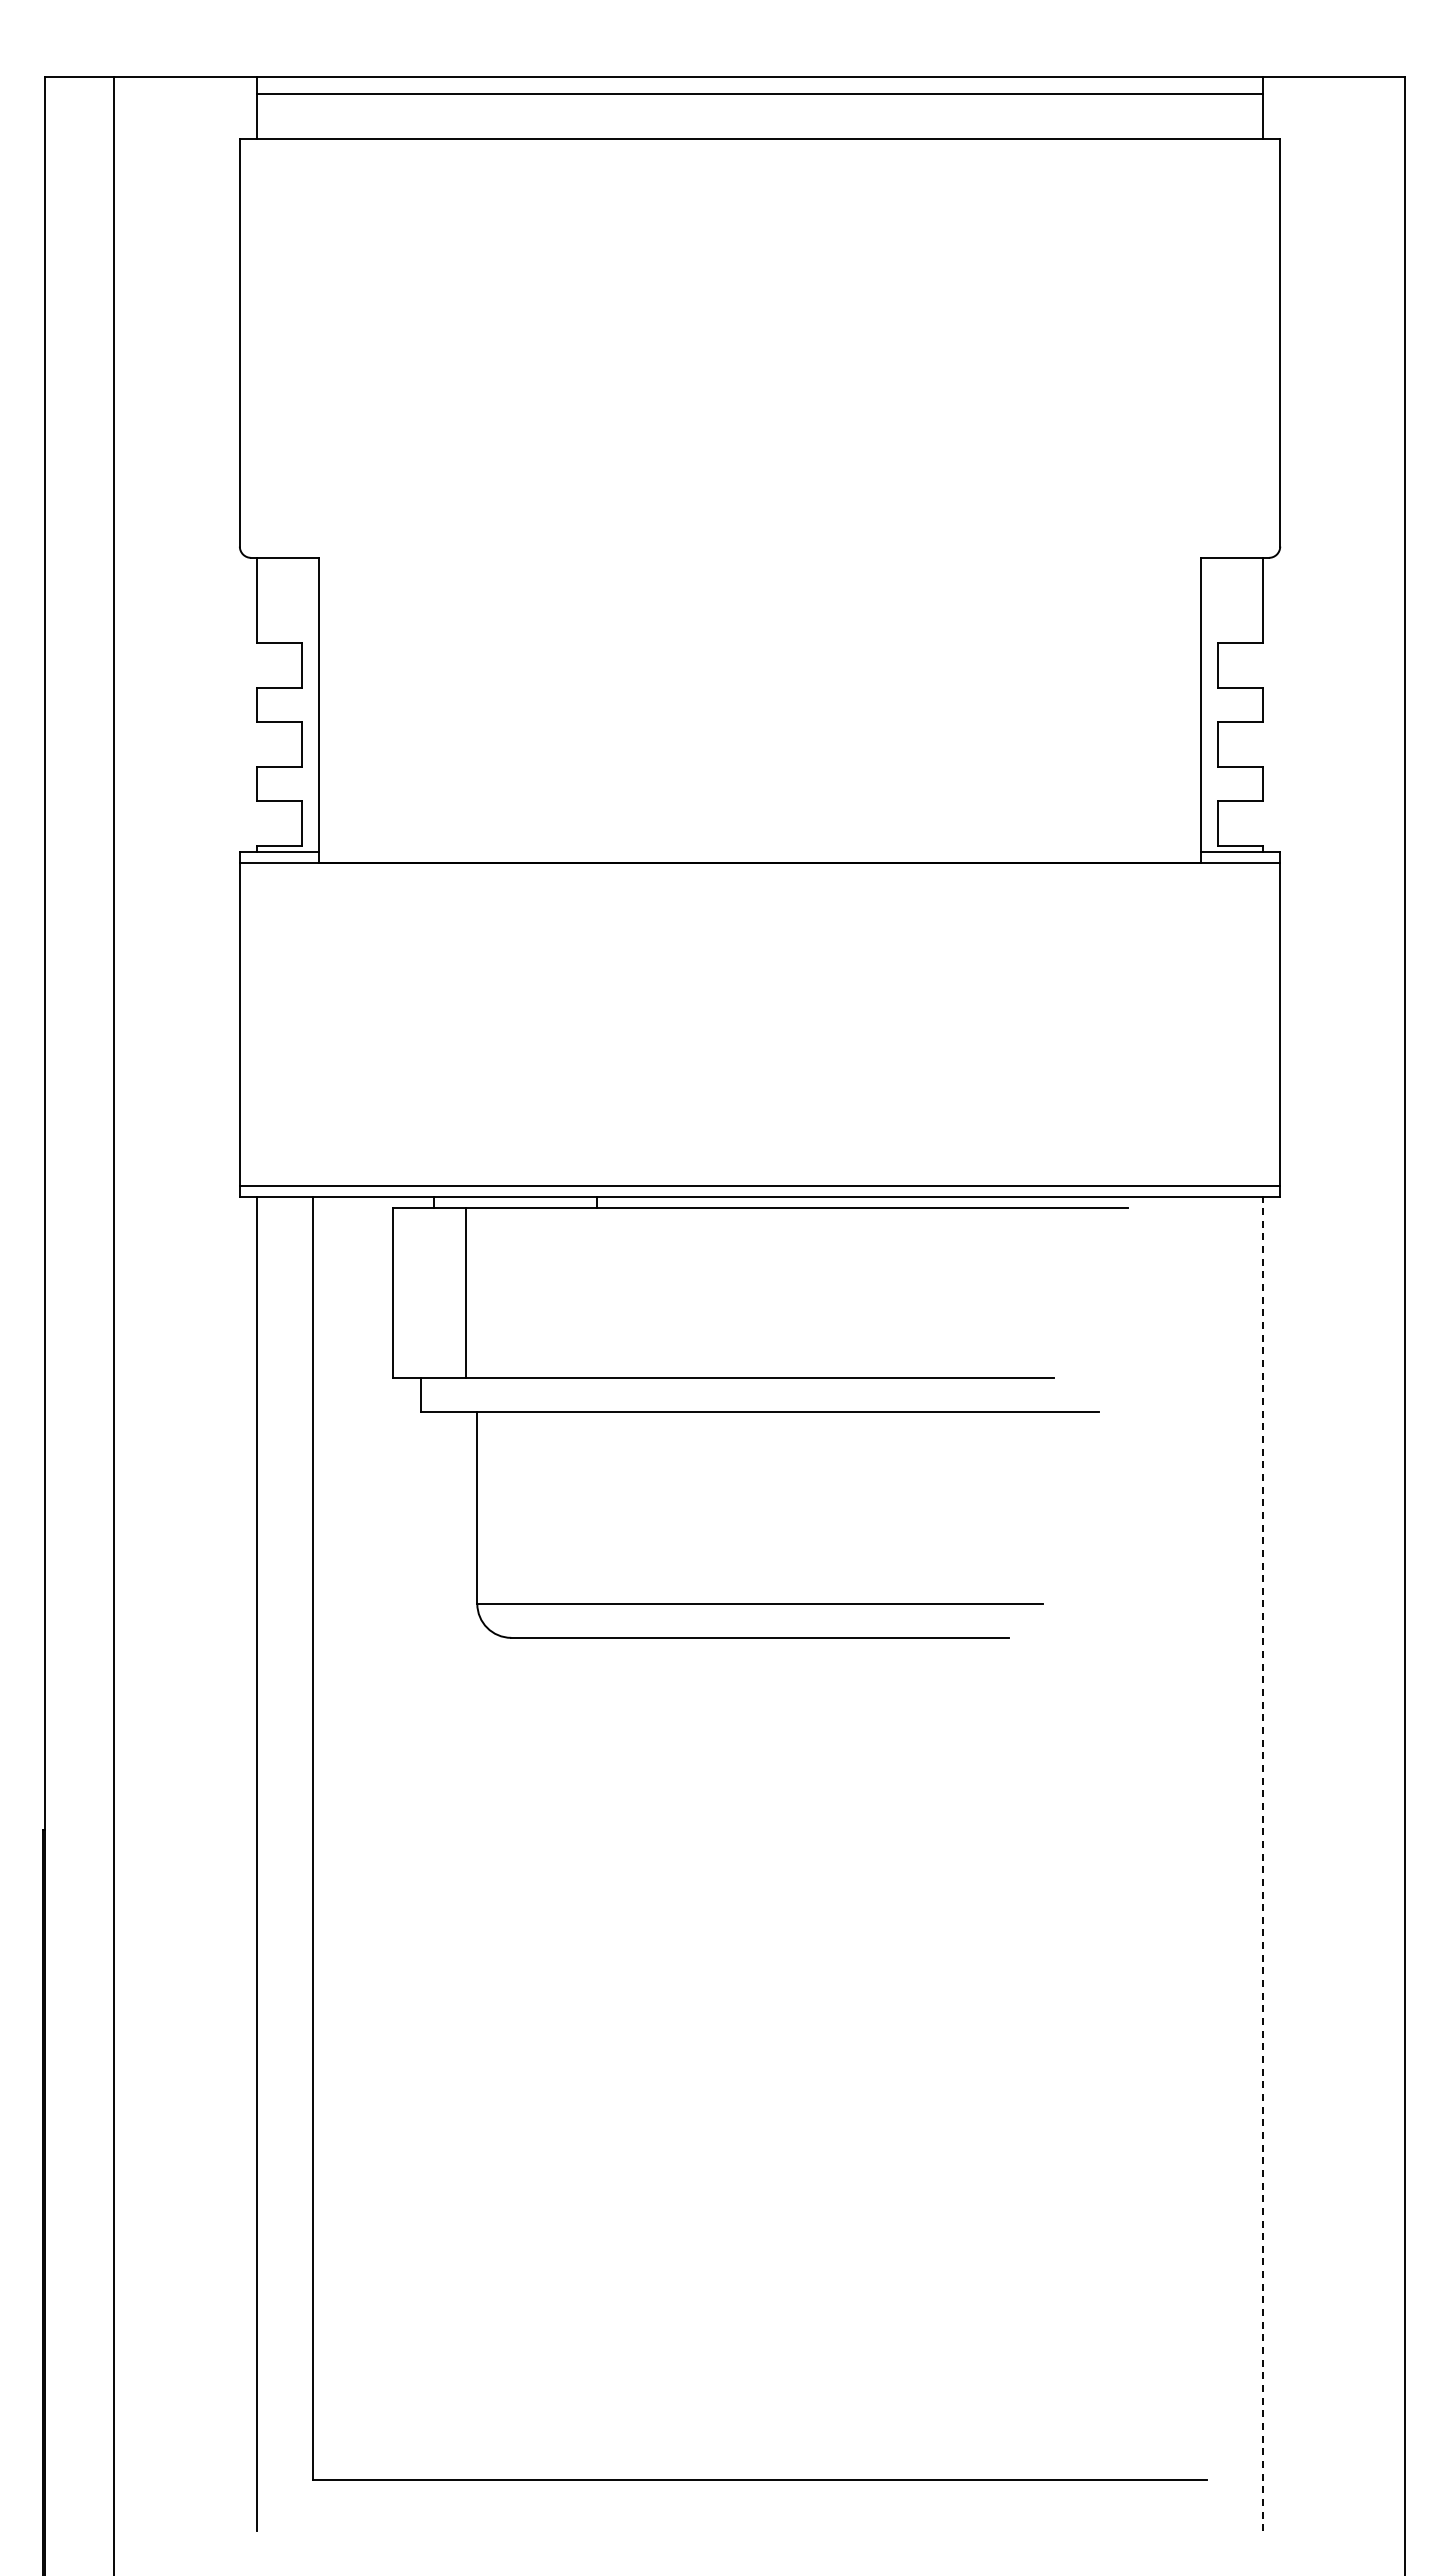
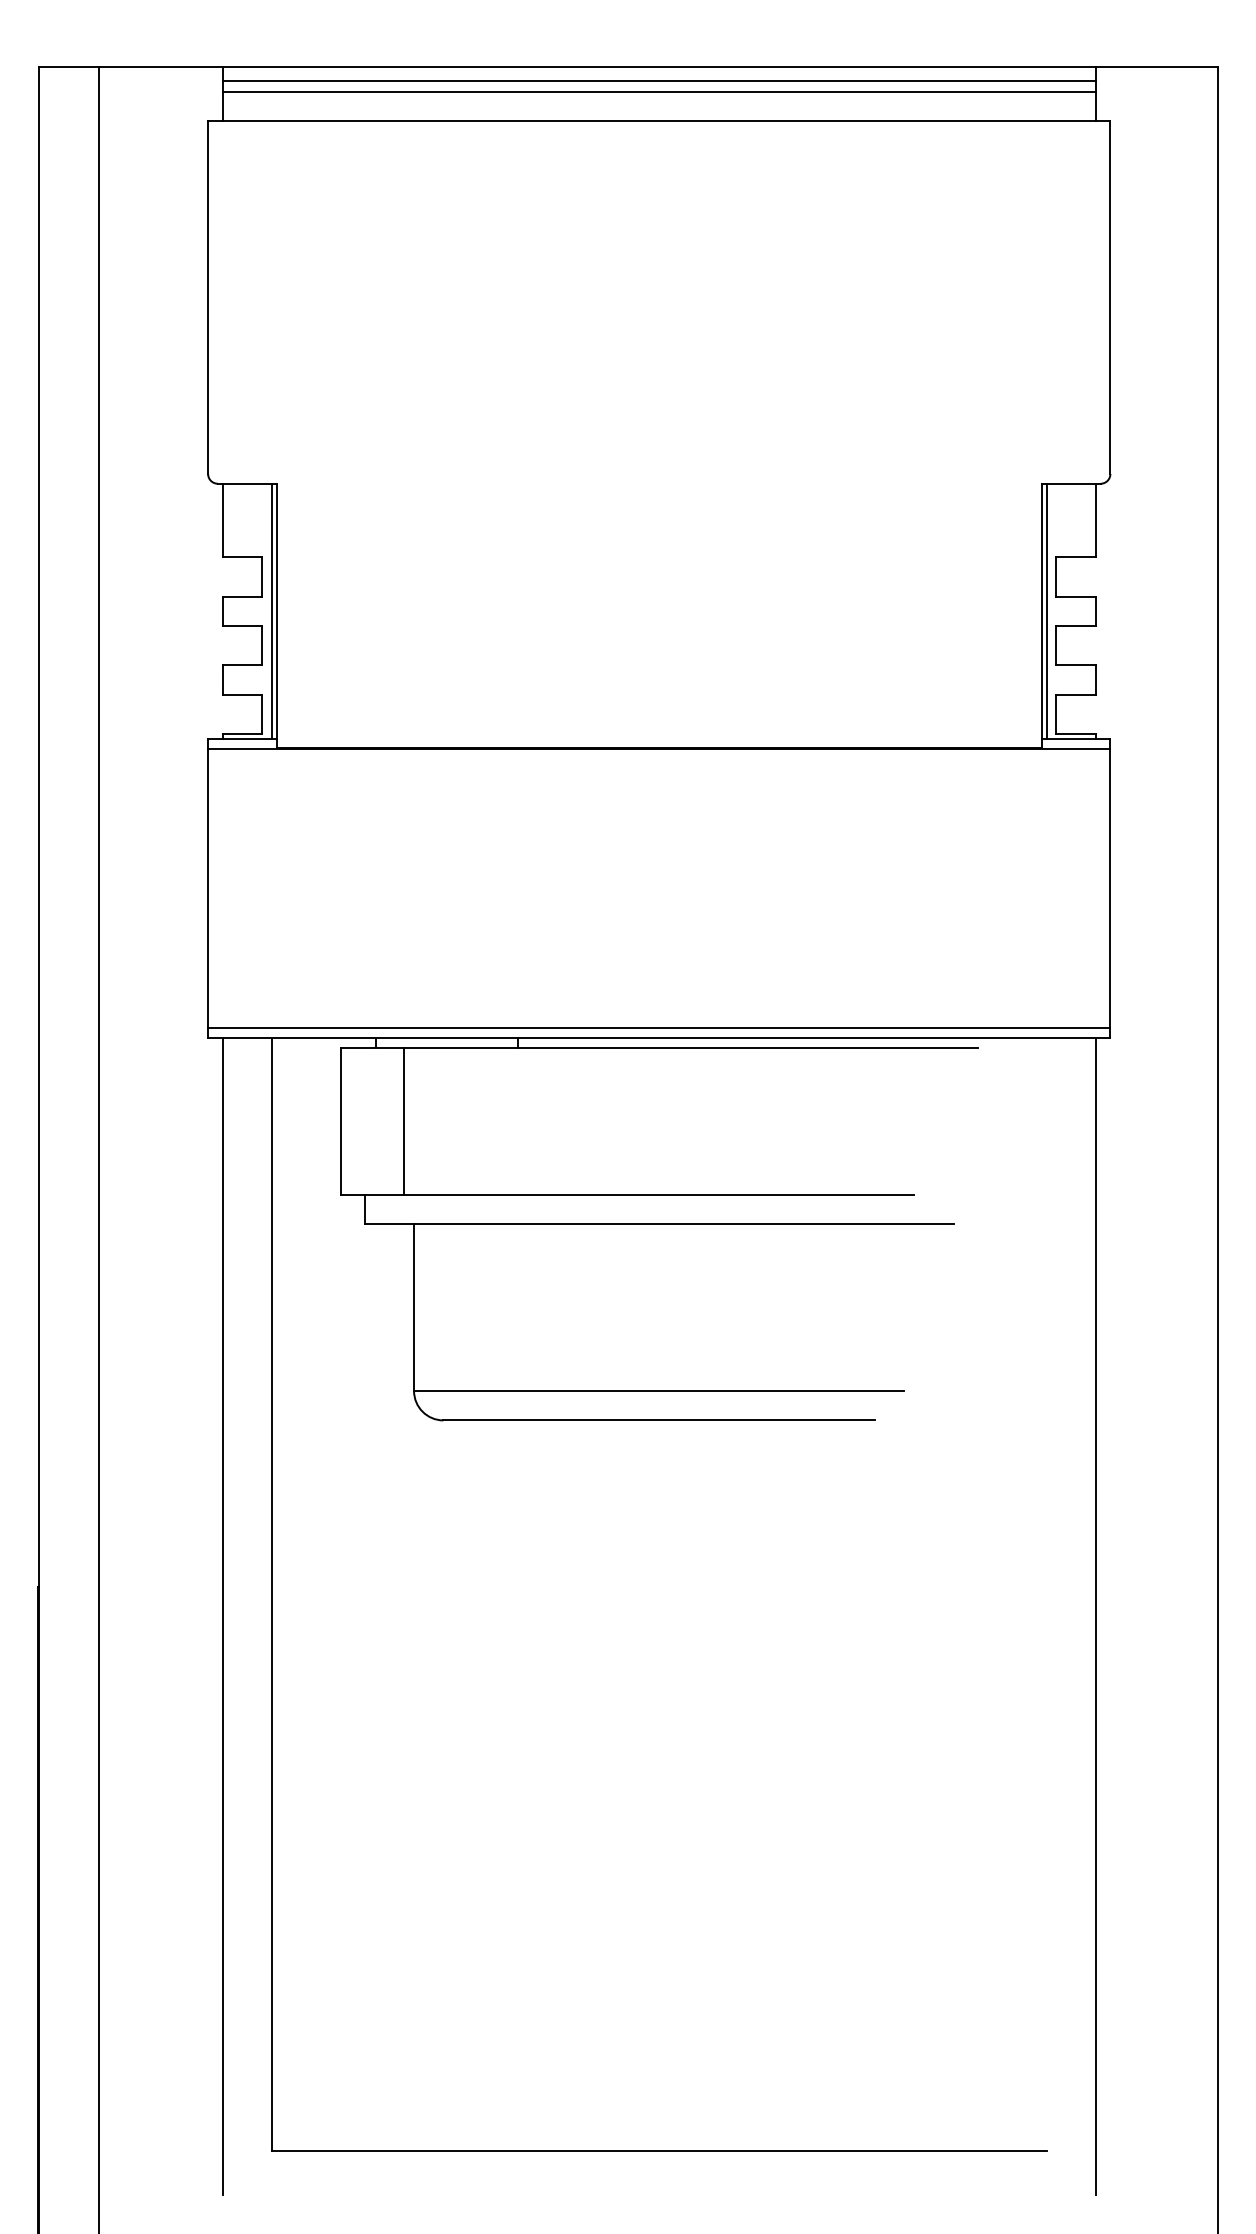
line: (759, 106) -> (658, 92), added
line: (313, 704) -> (271, 610), added
line: (1206, 704) -> (1046, 610), added
line: (1263, 1863) -> (1095, 1616), dashed -> solid

